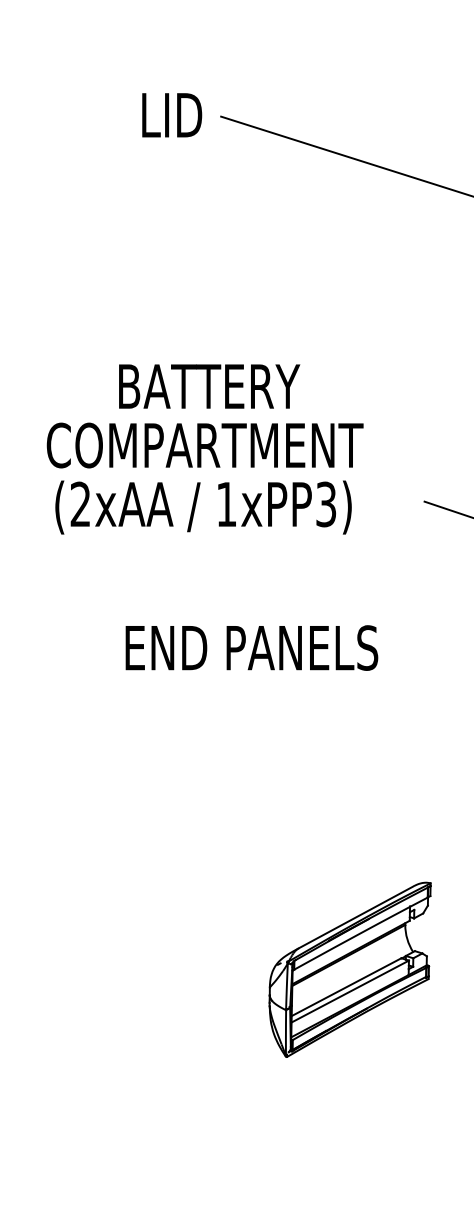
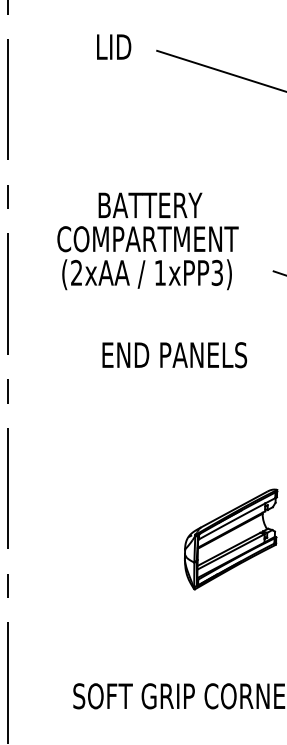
text: (172, 114) -> (114, 46), moved

